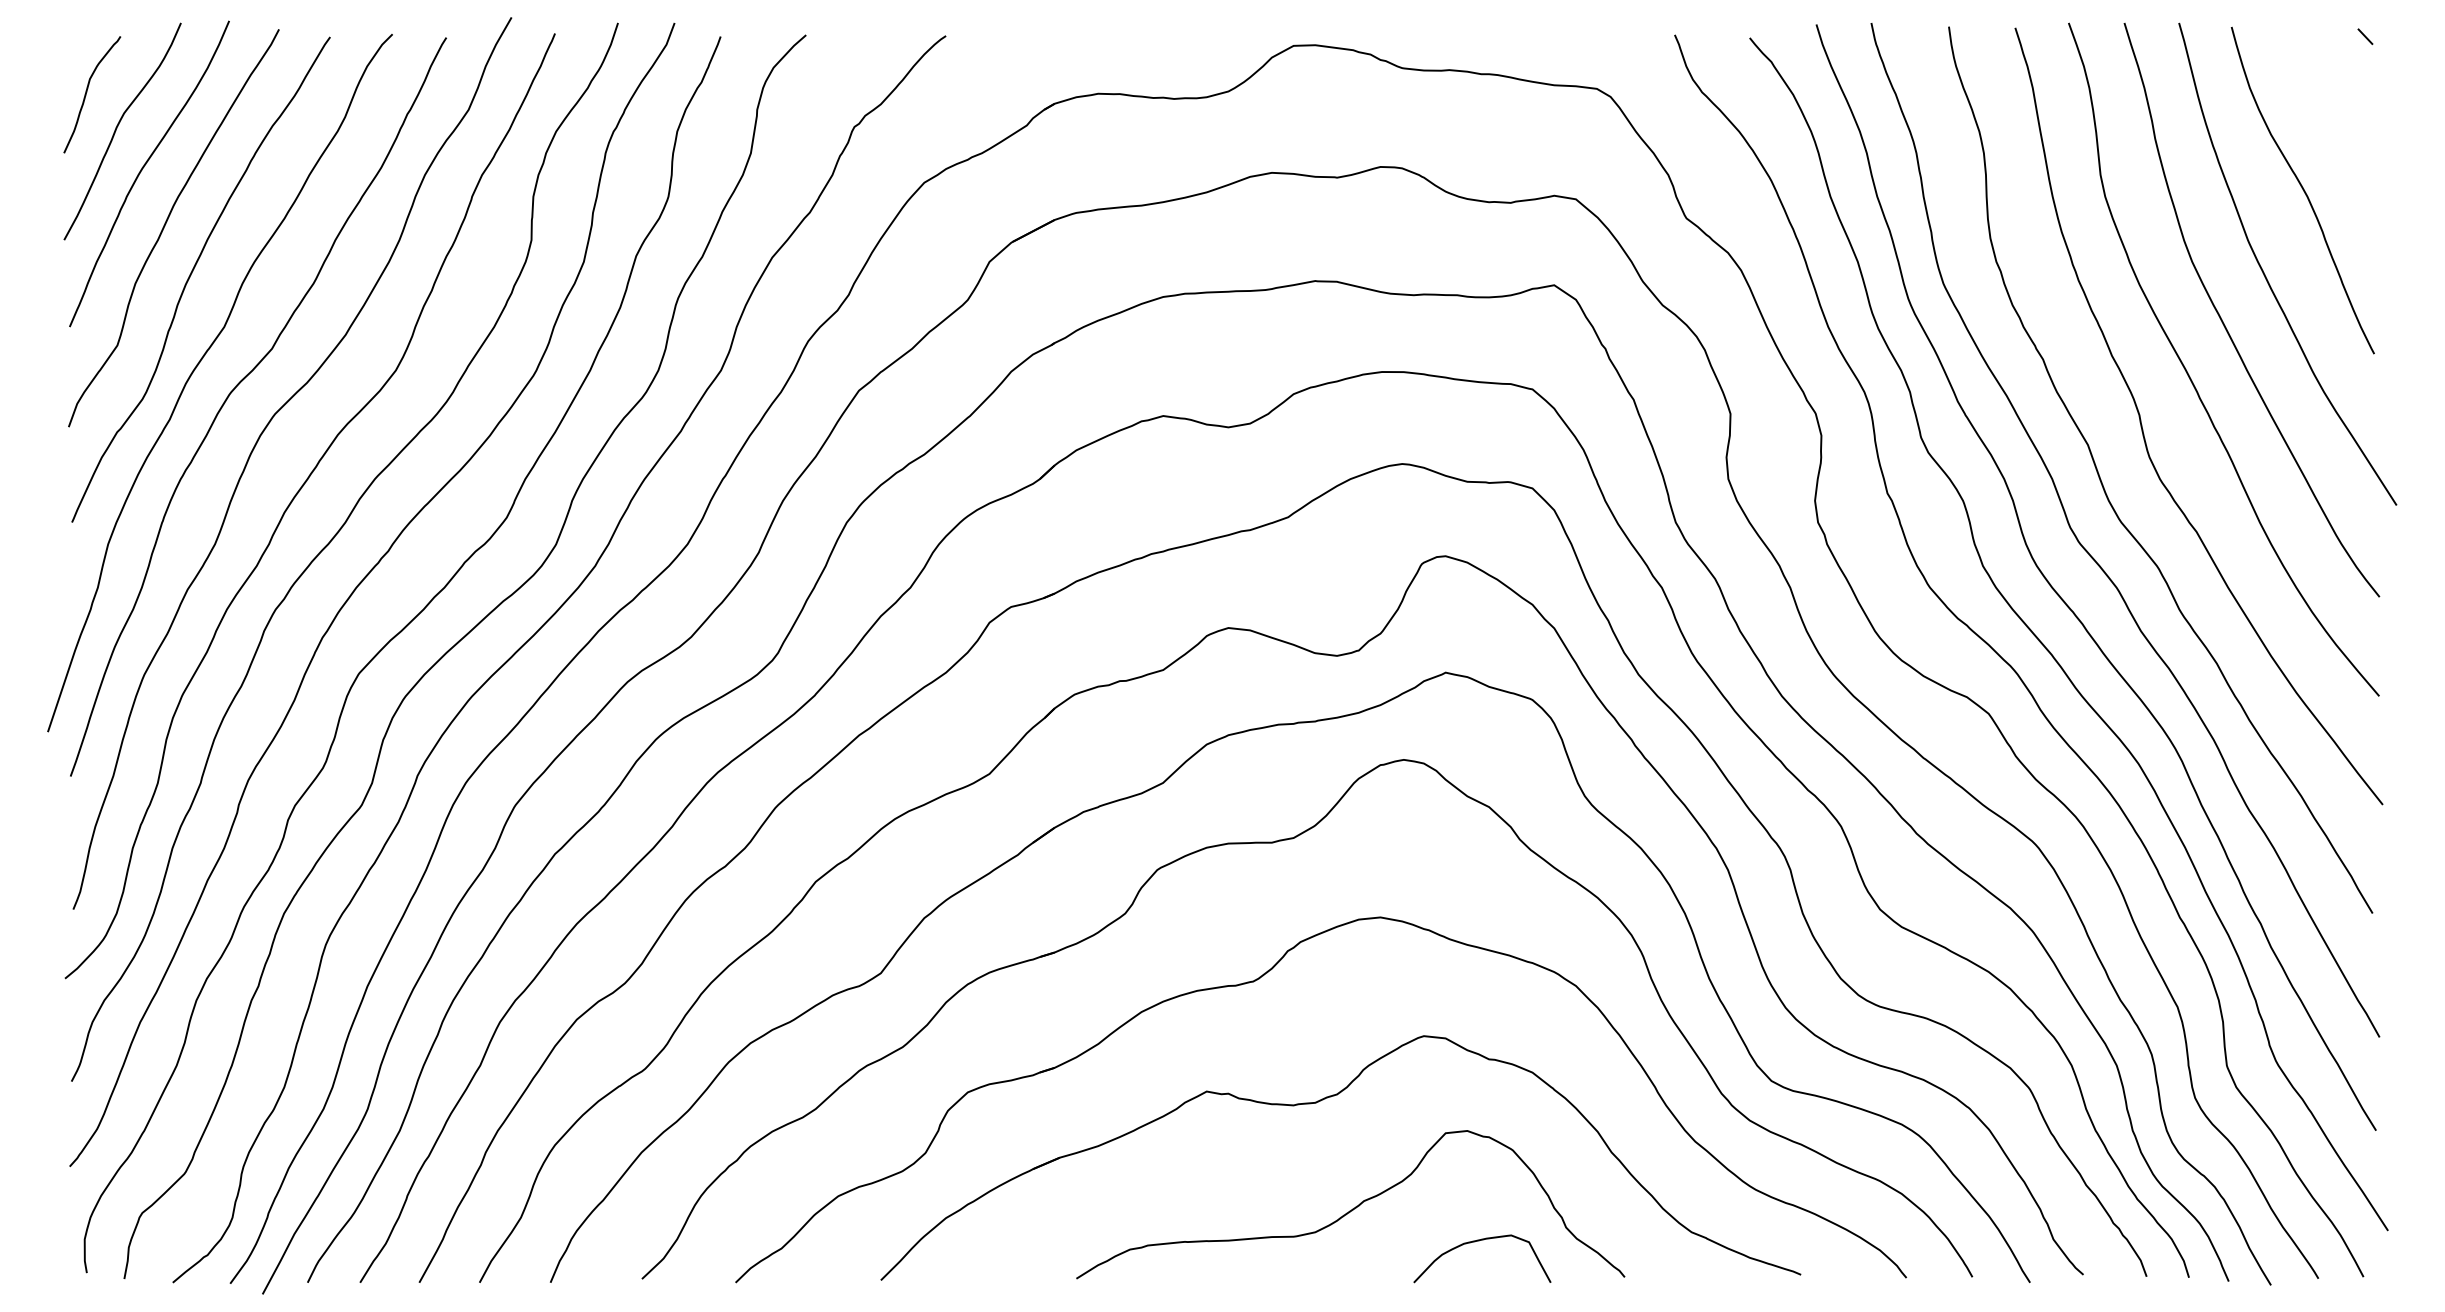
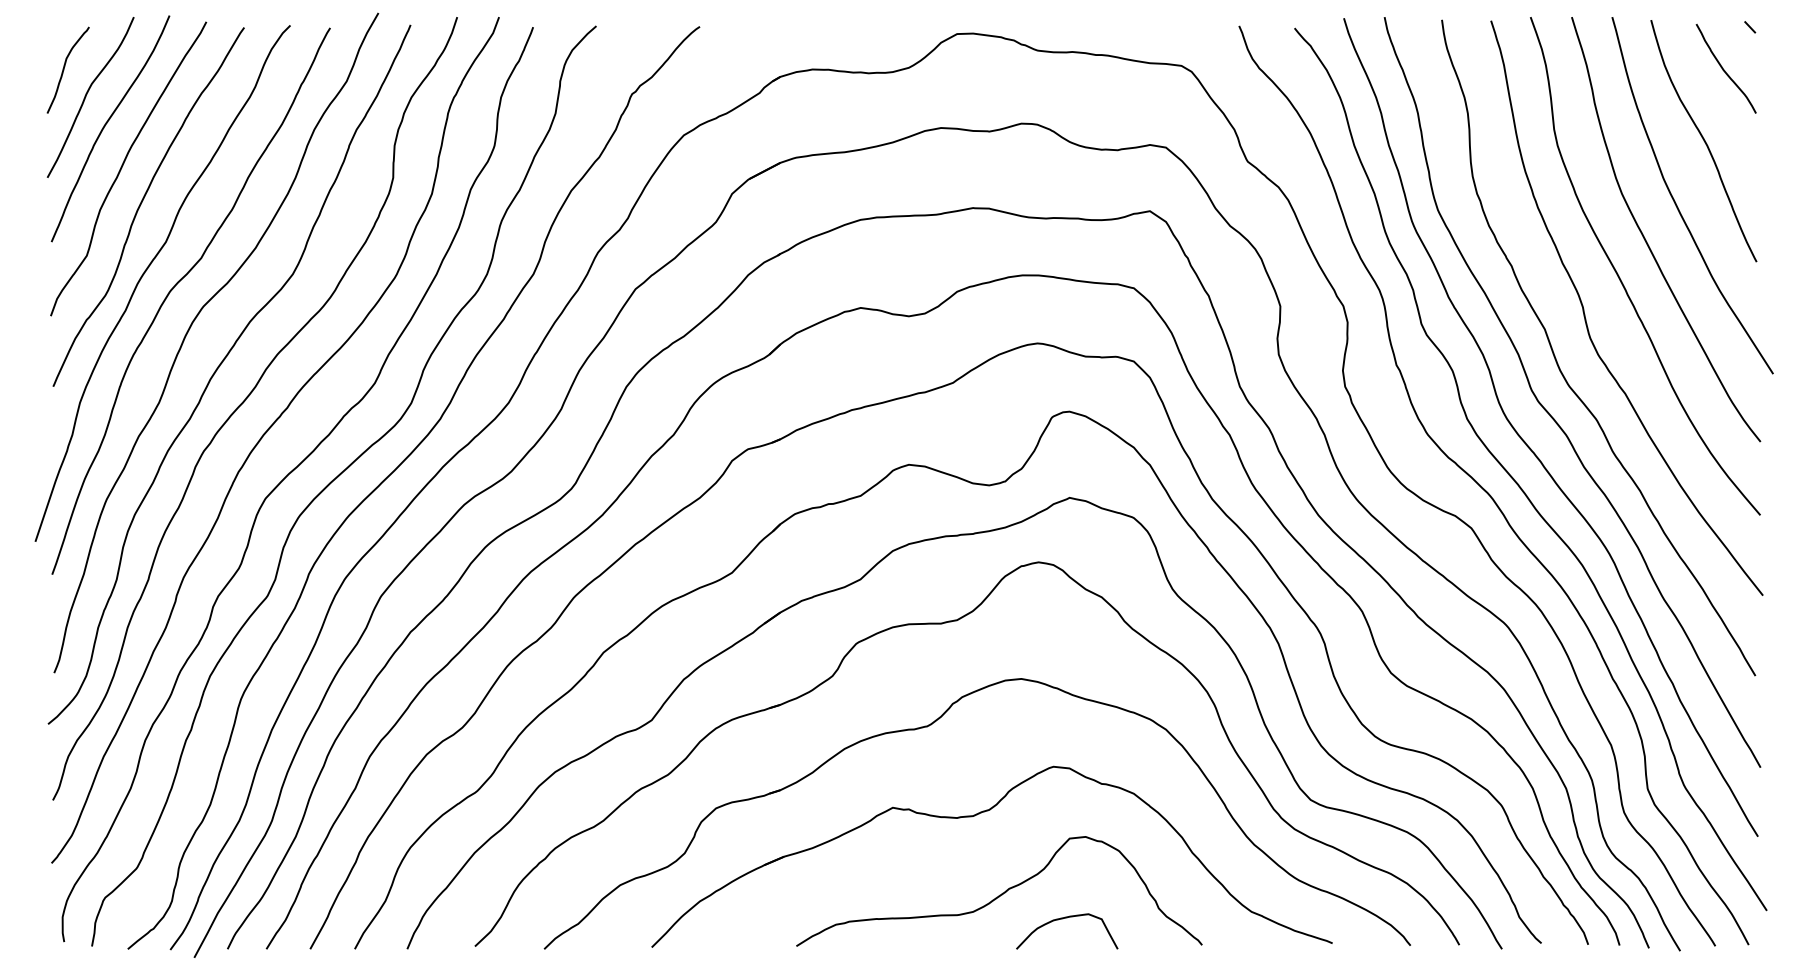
curve: (2330, 94) -> (1724, 70), added
curve: (1479, 1241) -> (1065, 918), moved

